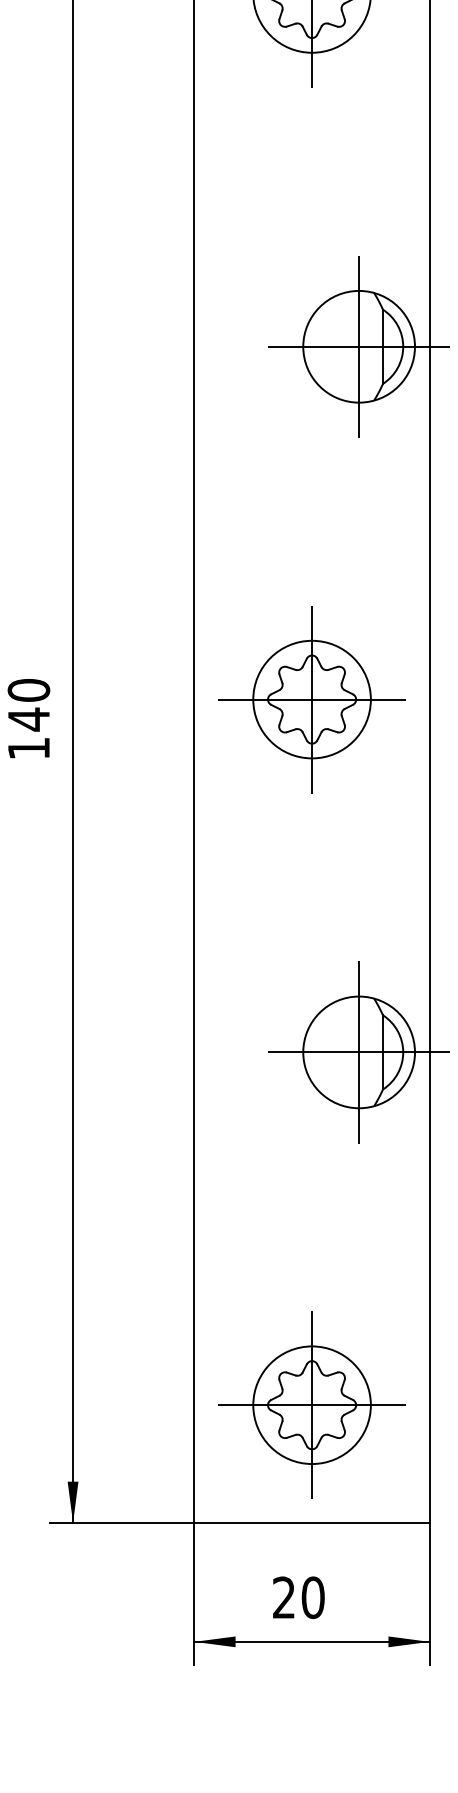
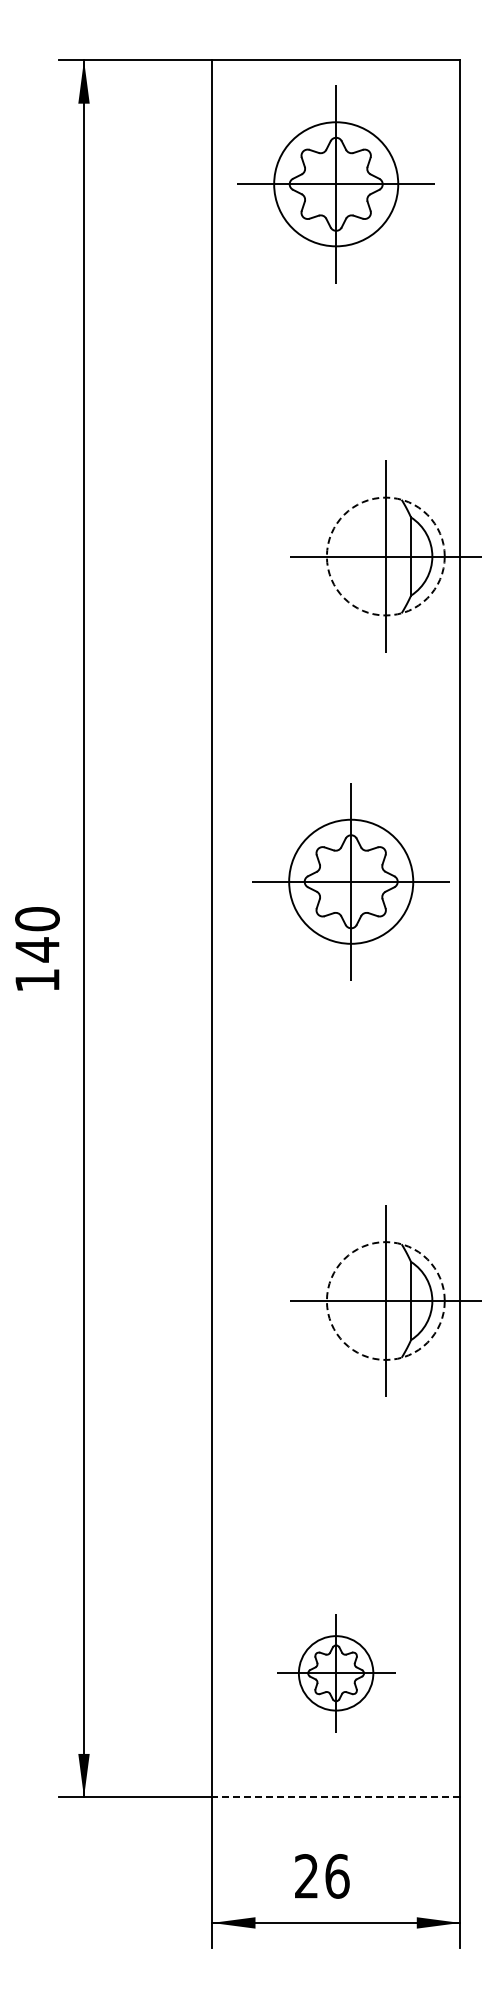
circle: (358, 346) -> (385, 556), solid -> dashed
part: (311, 699) -> (350, 881), moved
circle: (358, 1051) -> (385, 1300), solid -> dashed
part: (311, 1405) -> (335, 1673), size x0.6
line: (311, 1522) -> (335, 1797), solid -> dashed
text: (313, 1597) -> (337, 1876), 20 -> 26

